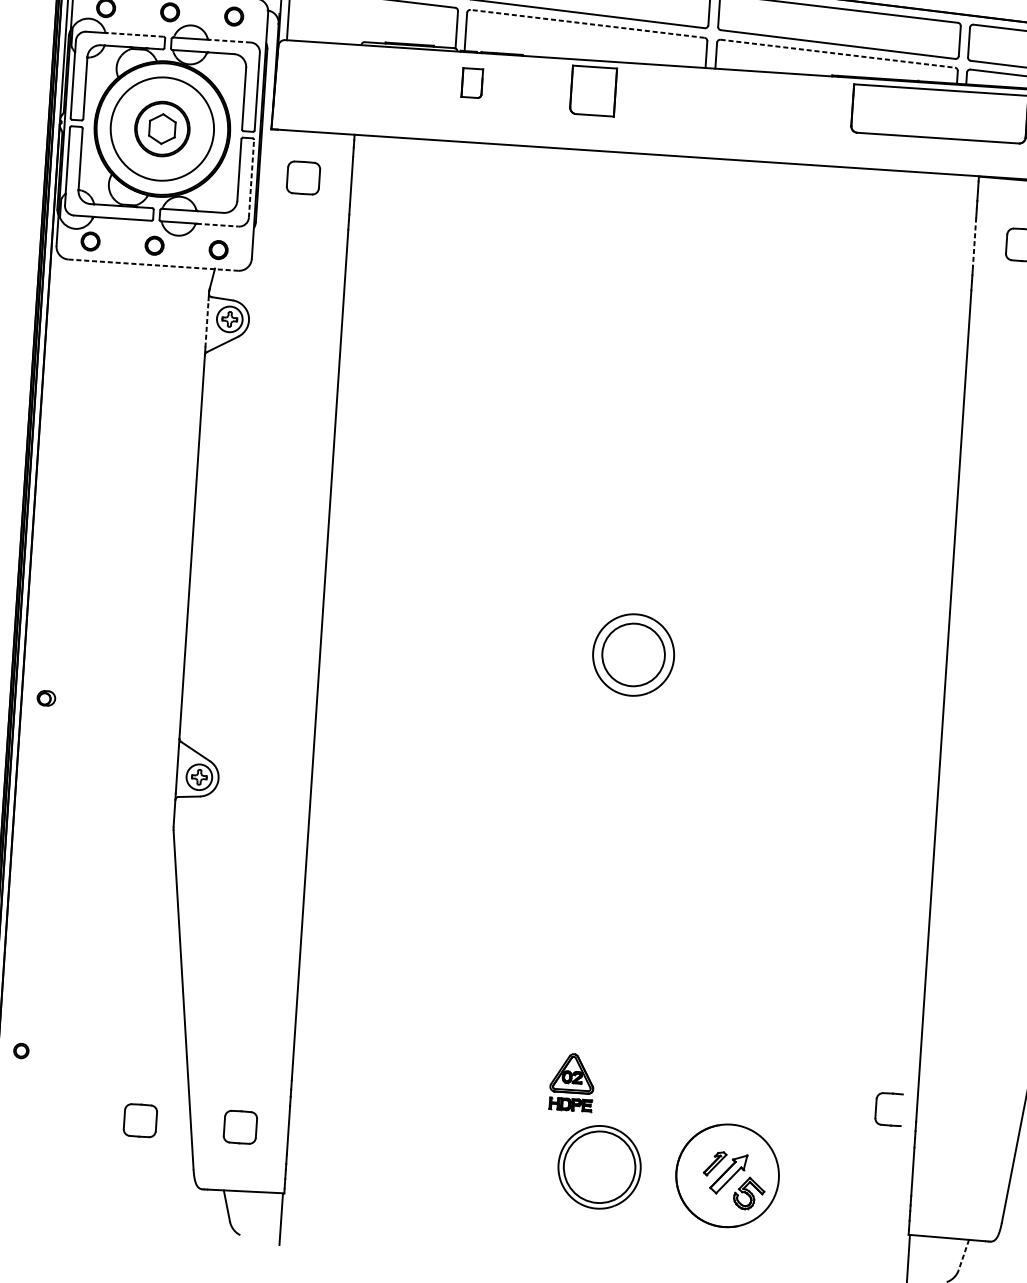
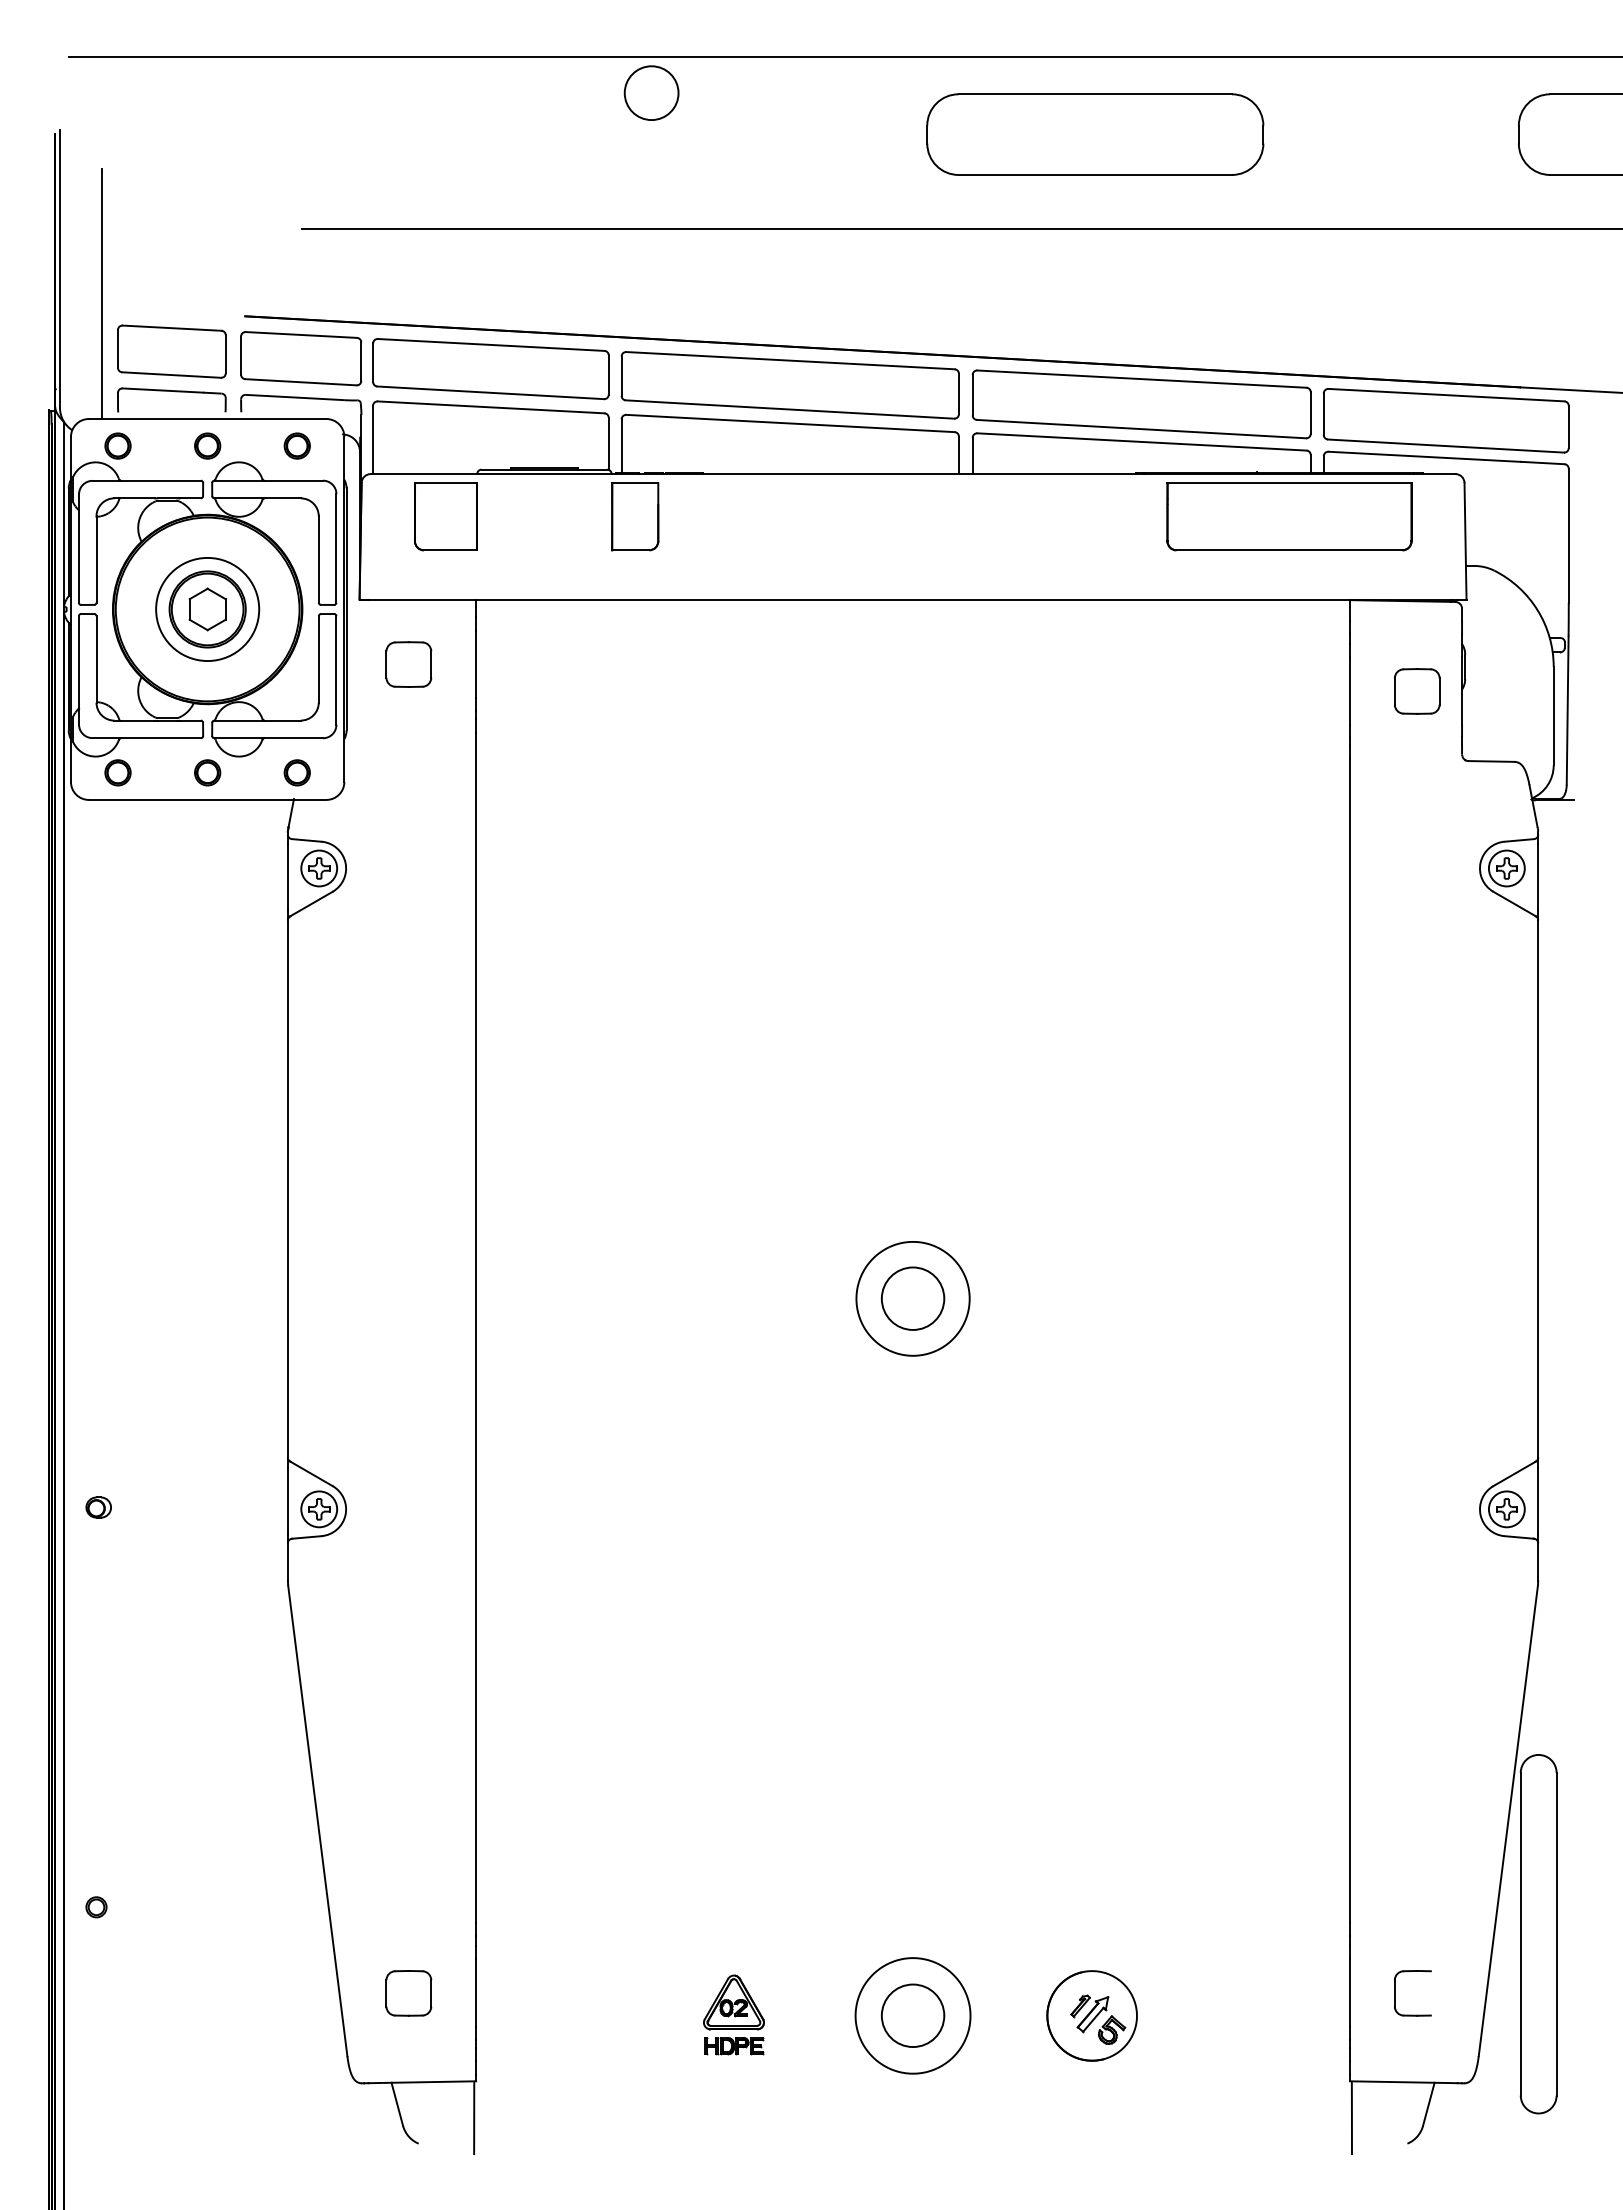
line: (587, 23) -> (790, 423), dashed -> solid
line: (135, 34) -> (161, 480), dashed -> solid
line: (229, 41) -> (293, 480), dashed -> solid
line: (838, 53) -> (1142, 441), dashed -> solid
part: (472, 82) -> (635, 516), size x1.67
part: (593, 90) -> (445, 516), moved
circle: (162, 129) -> (207, 609), size x0.71
line: (251, 178) -> (336, 670), dashed -> solid
line: (218, 225) -> (294, 738), dashed -> solid
line: (974, 241) -> (1350, 691), dashed -> solid
line: (153, 264) -> (207, 799), dashed -> solid
line: (206, 323) -> (287, 876), dashed -> solid
circle: (633, 654) -> (912, 1298), size x0.71
part: (46, 698) -> (98, 1507), moved
part: (571, 1081) -> (733, 2014), moved
part: (876, 1108) -> (1395, 1993), moved
part: (140, 1120) -> (268, 1993), removed
circle: (599, 1167) -> (912, 2015), size x0.62
part: (727, 1175) -> (1091, 2015), size x0.62
line: (963, 1255) -> (1428, 2104), dashed -> solid

